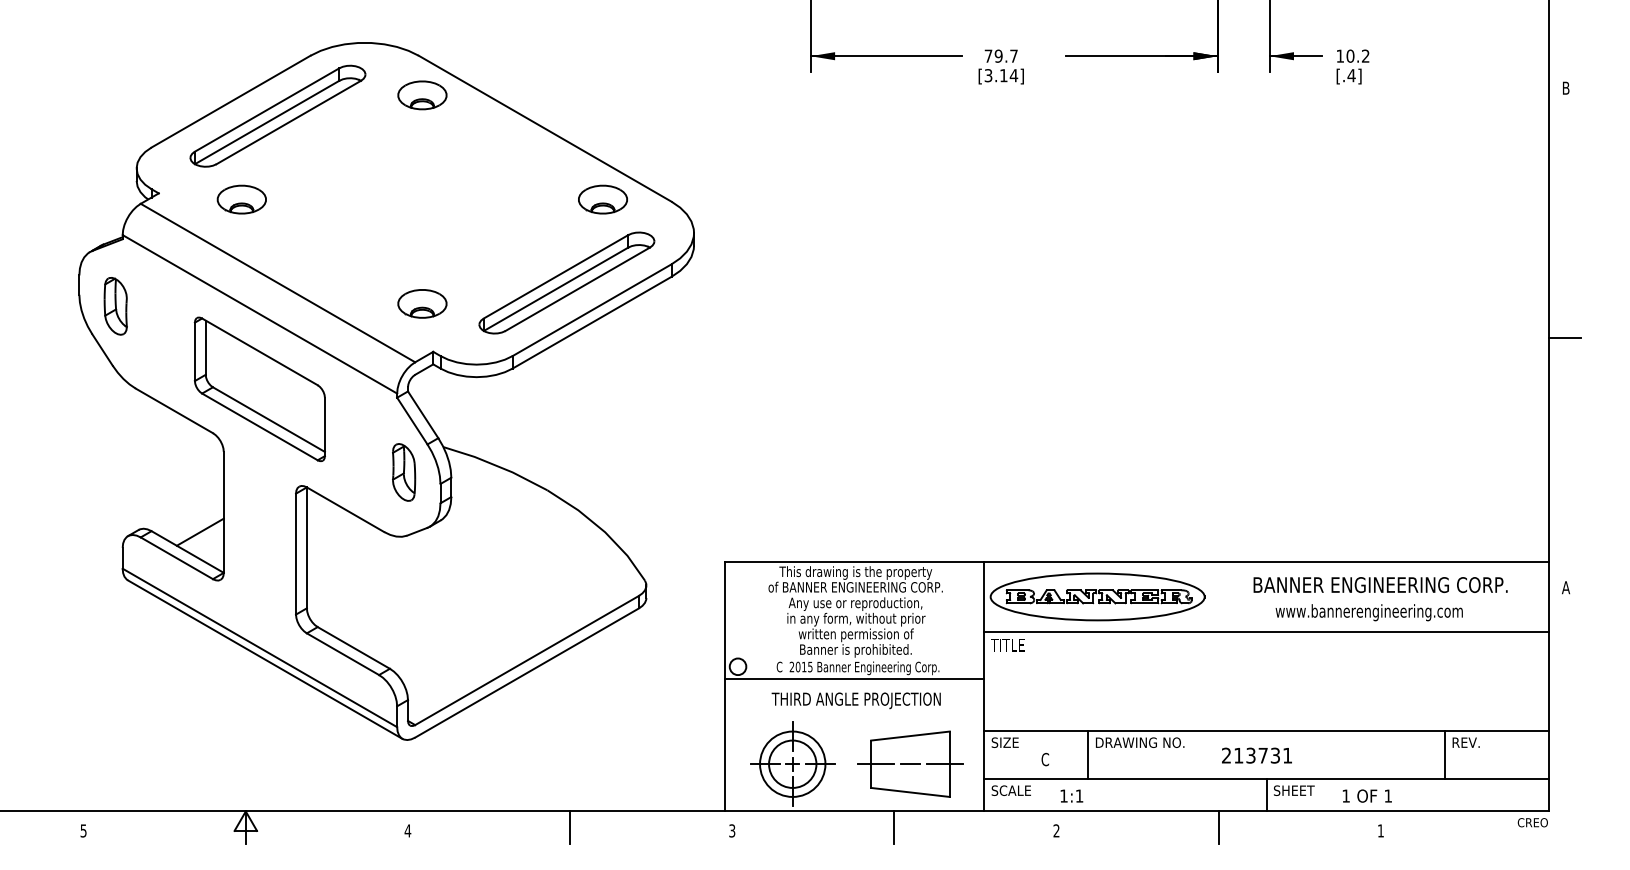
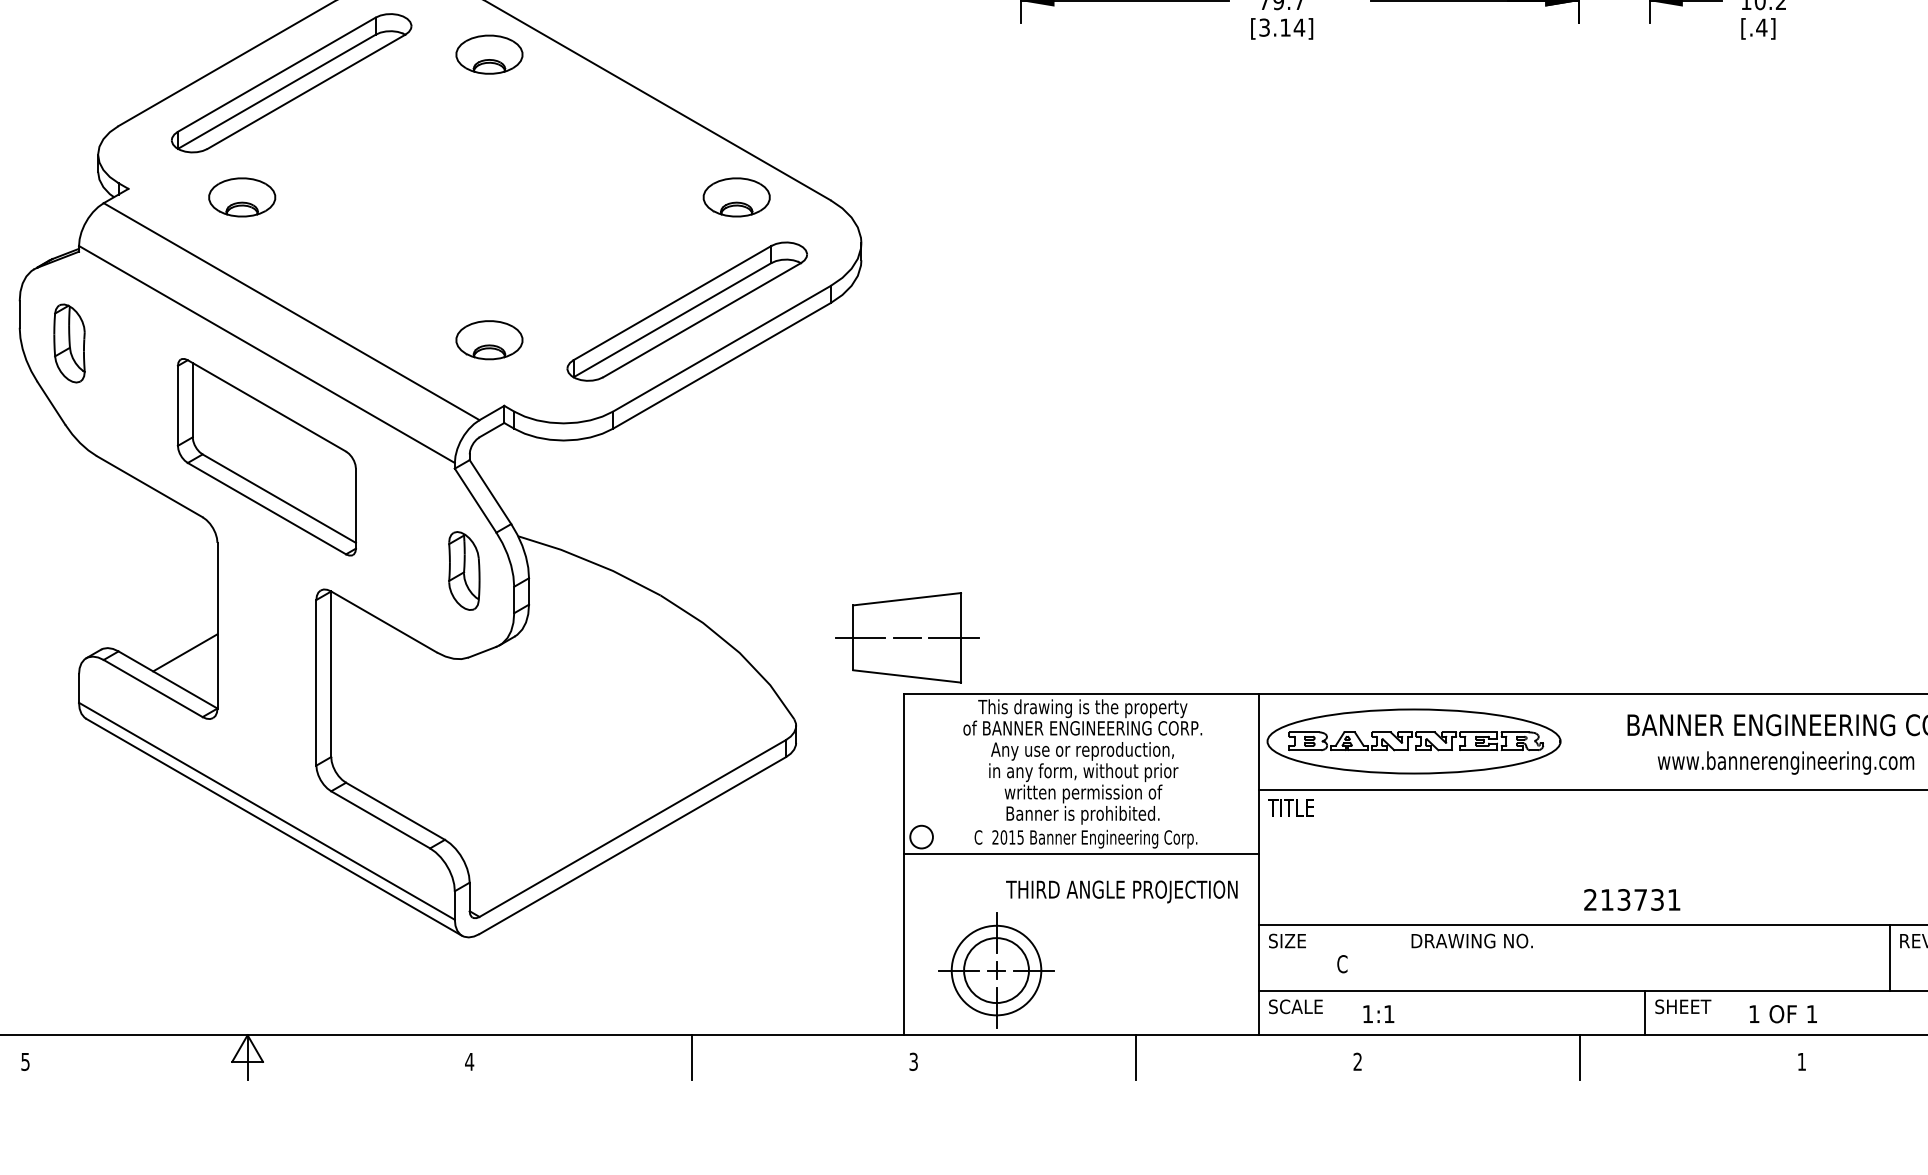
text: (855, 700) -> (1120, 891), moved
line: (1088, 755) -> (1401, 958), removed
text: (1256, 755) -> (1631, 899), moved
part: (910, 763) -> (907, 636), moved

